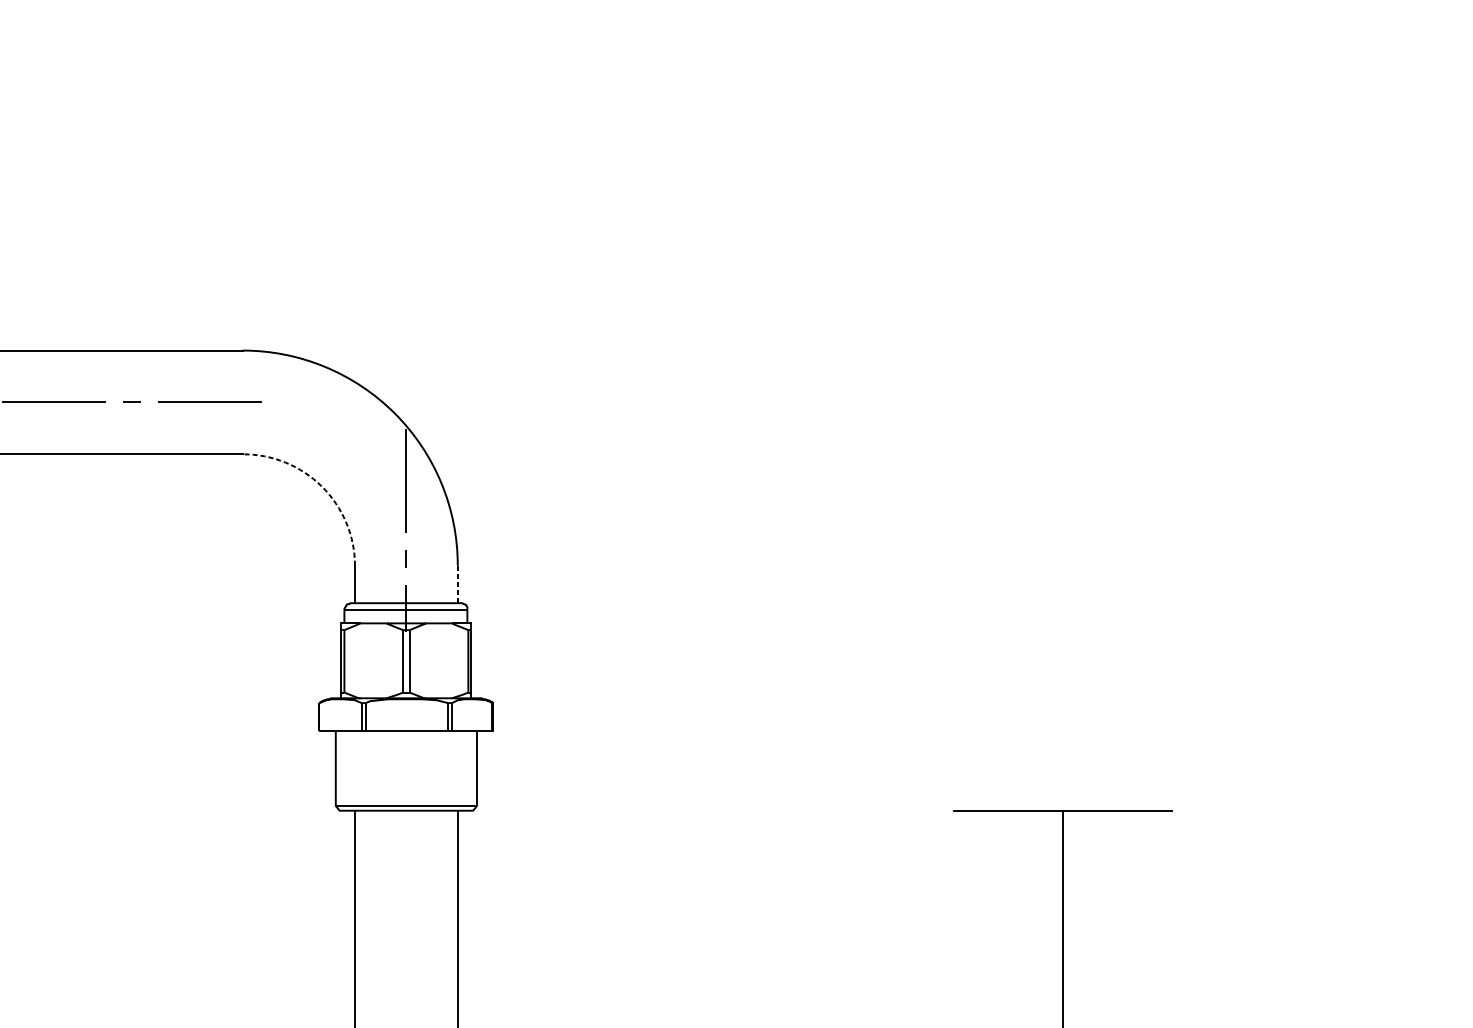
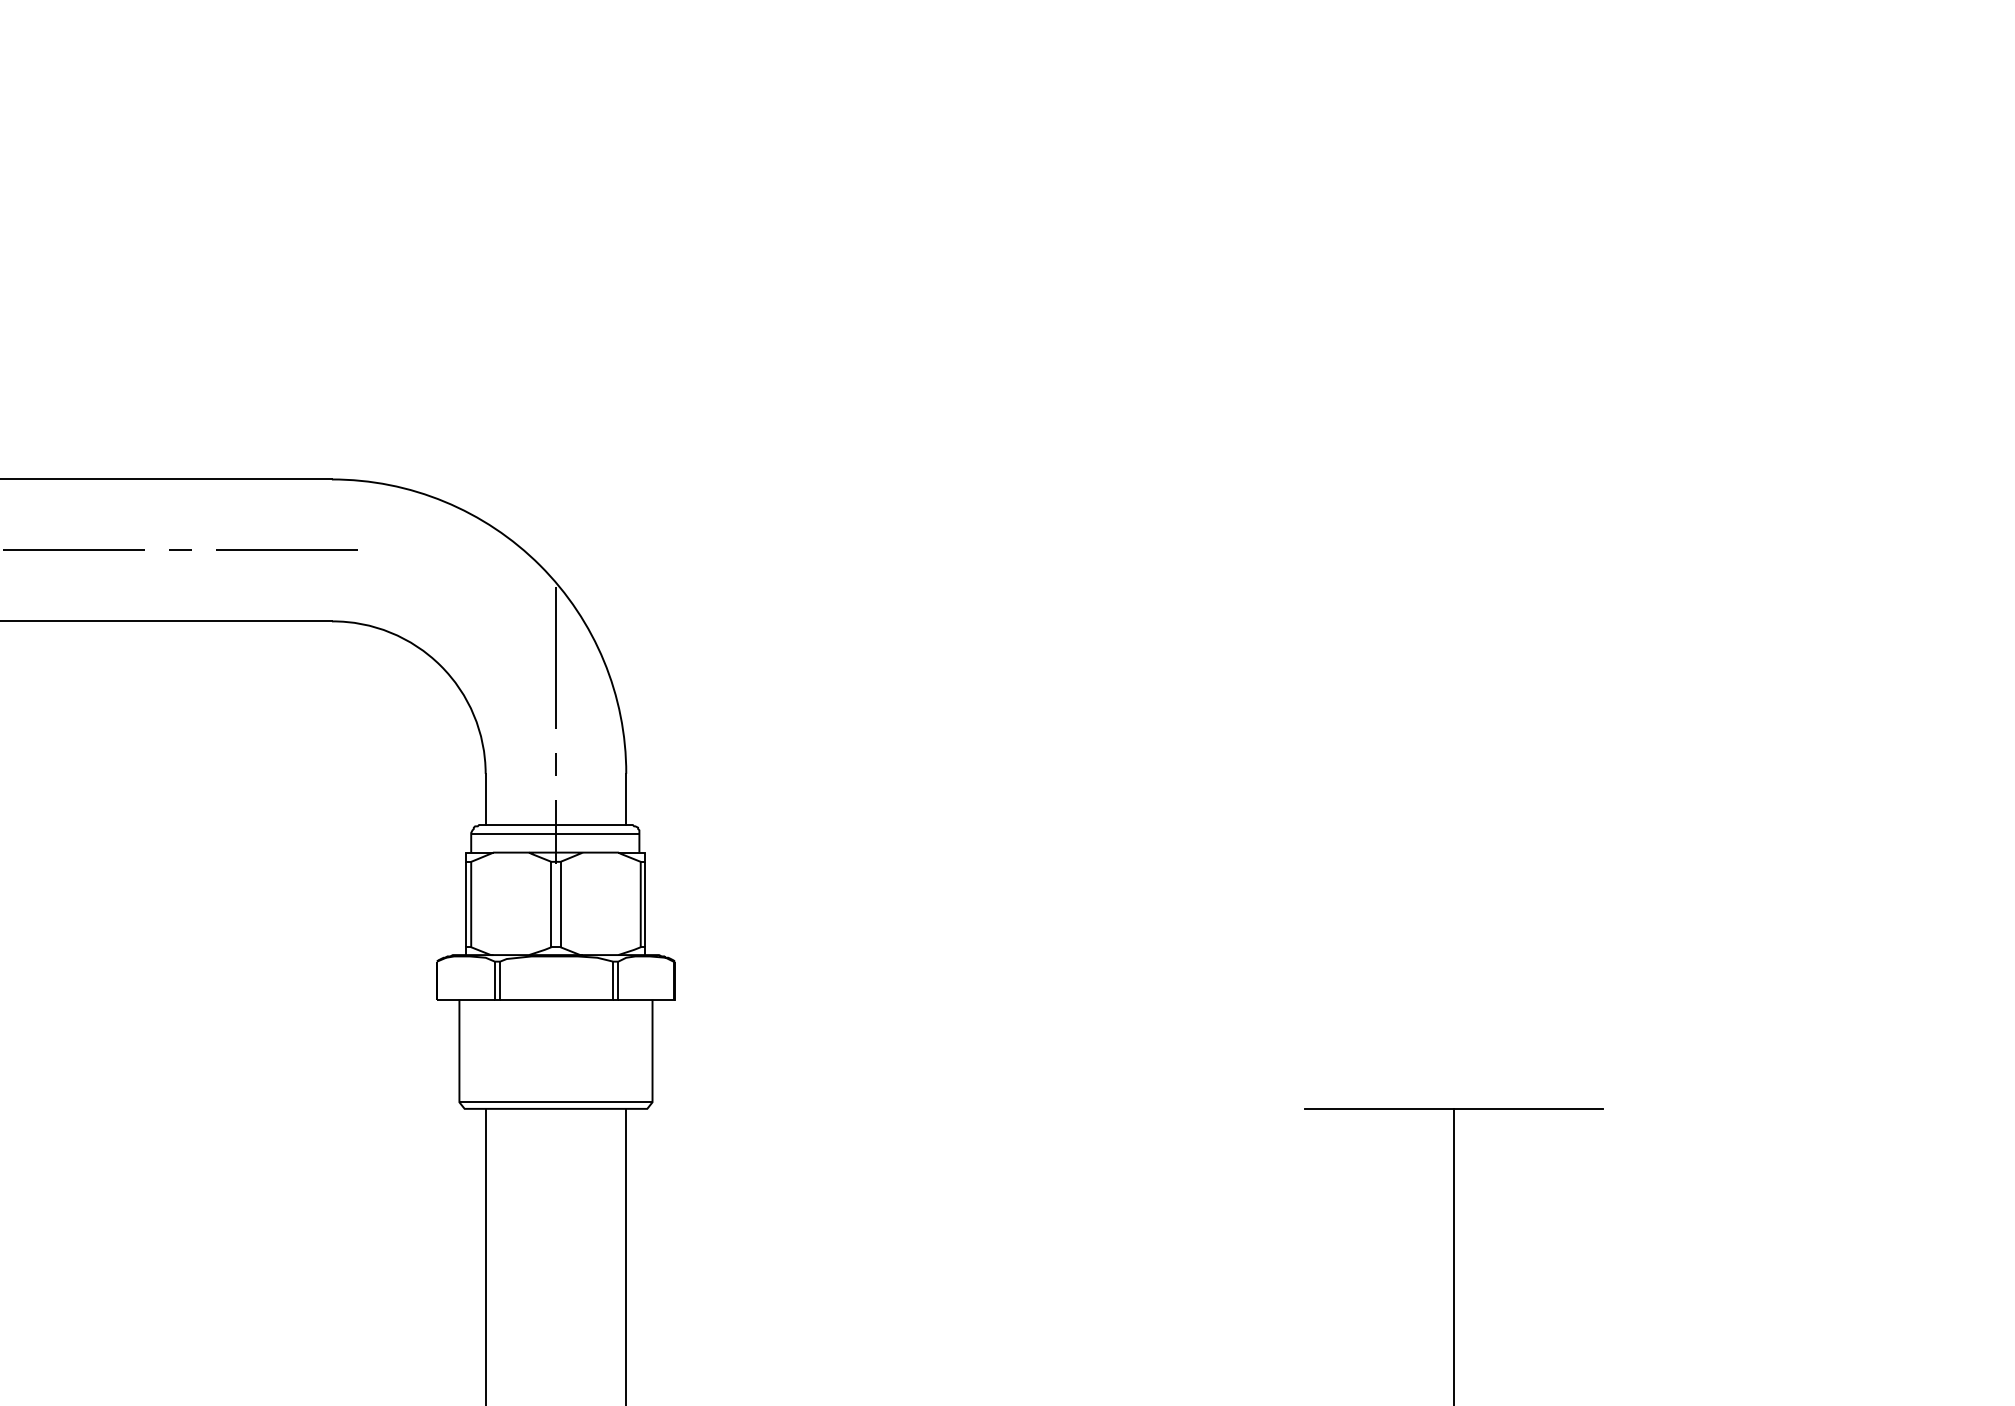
arc: (321, 486) -> (440, 665), dashed -> solid
line: (457, 584) -> (626, 799), dashed -> solid

